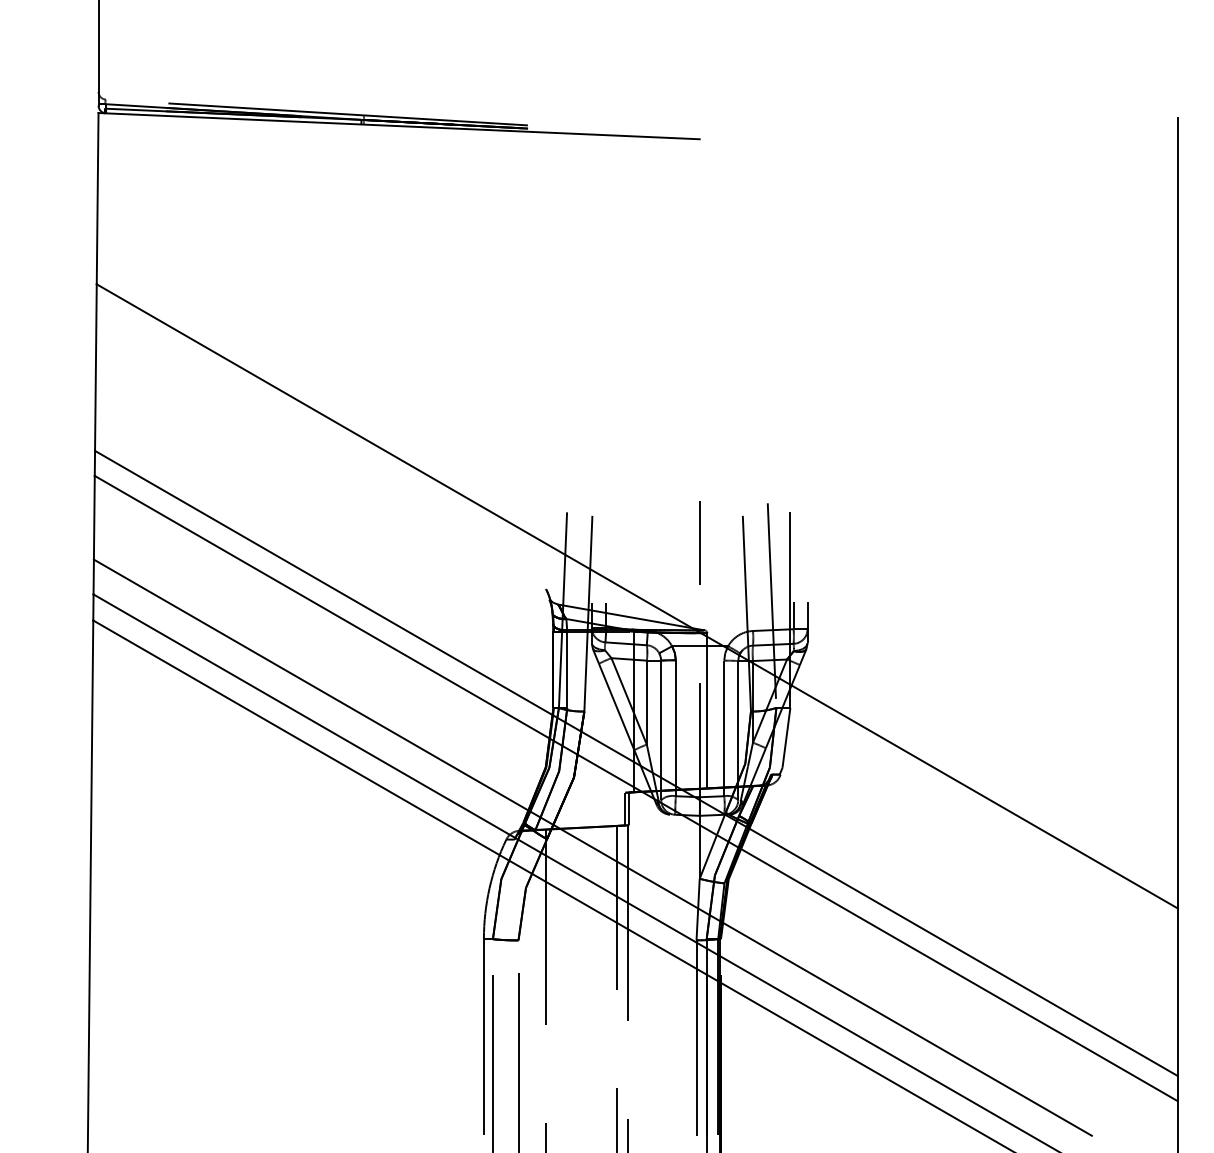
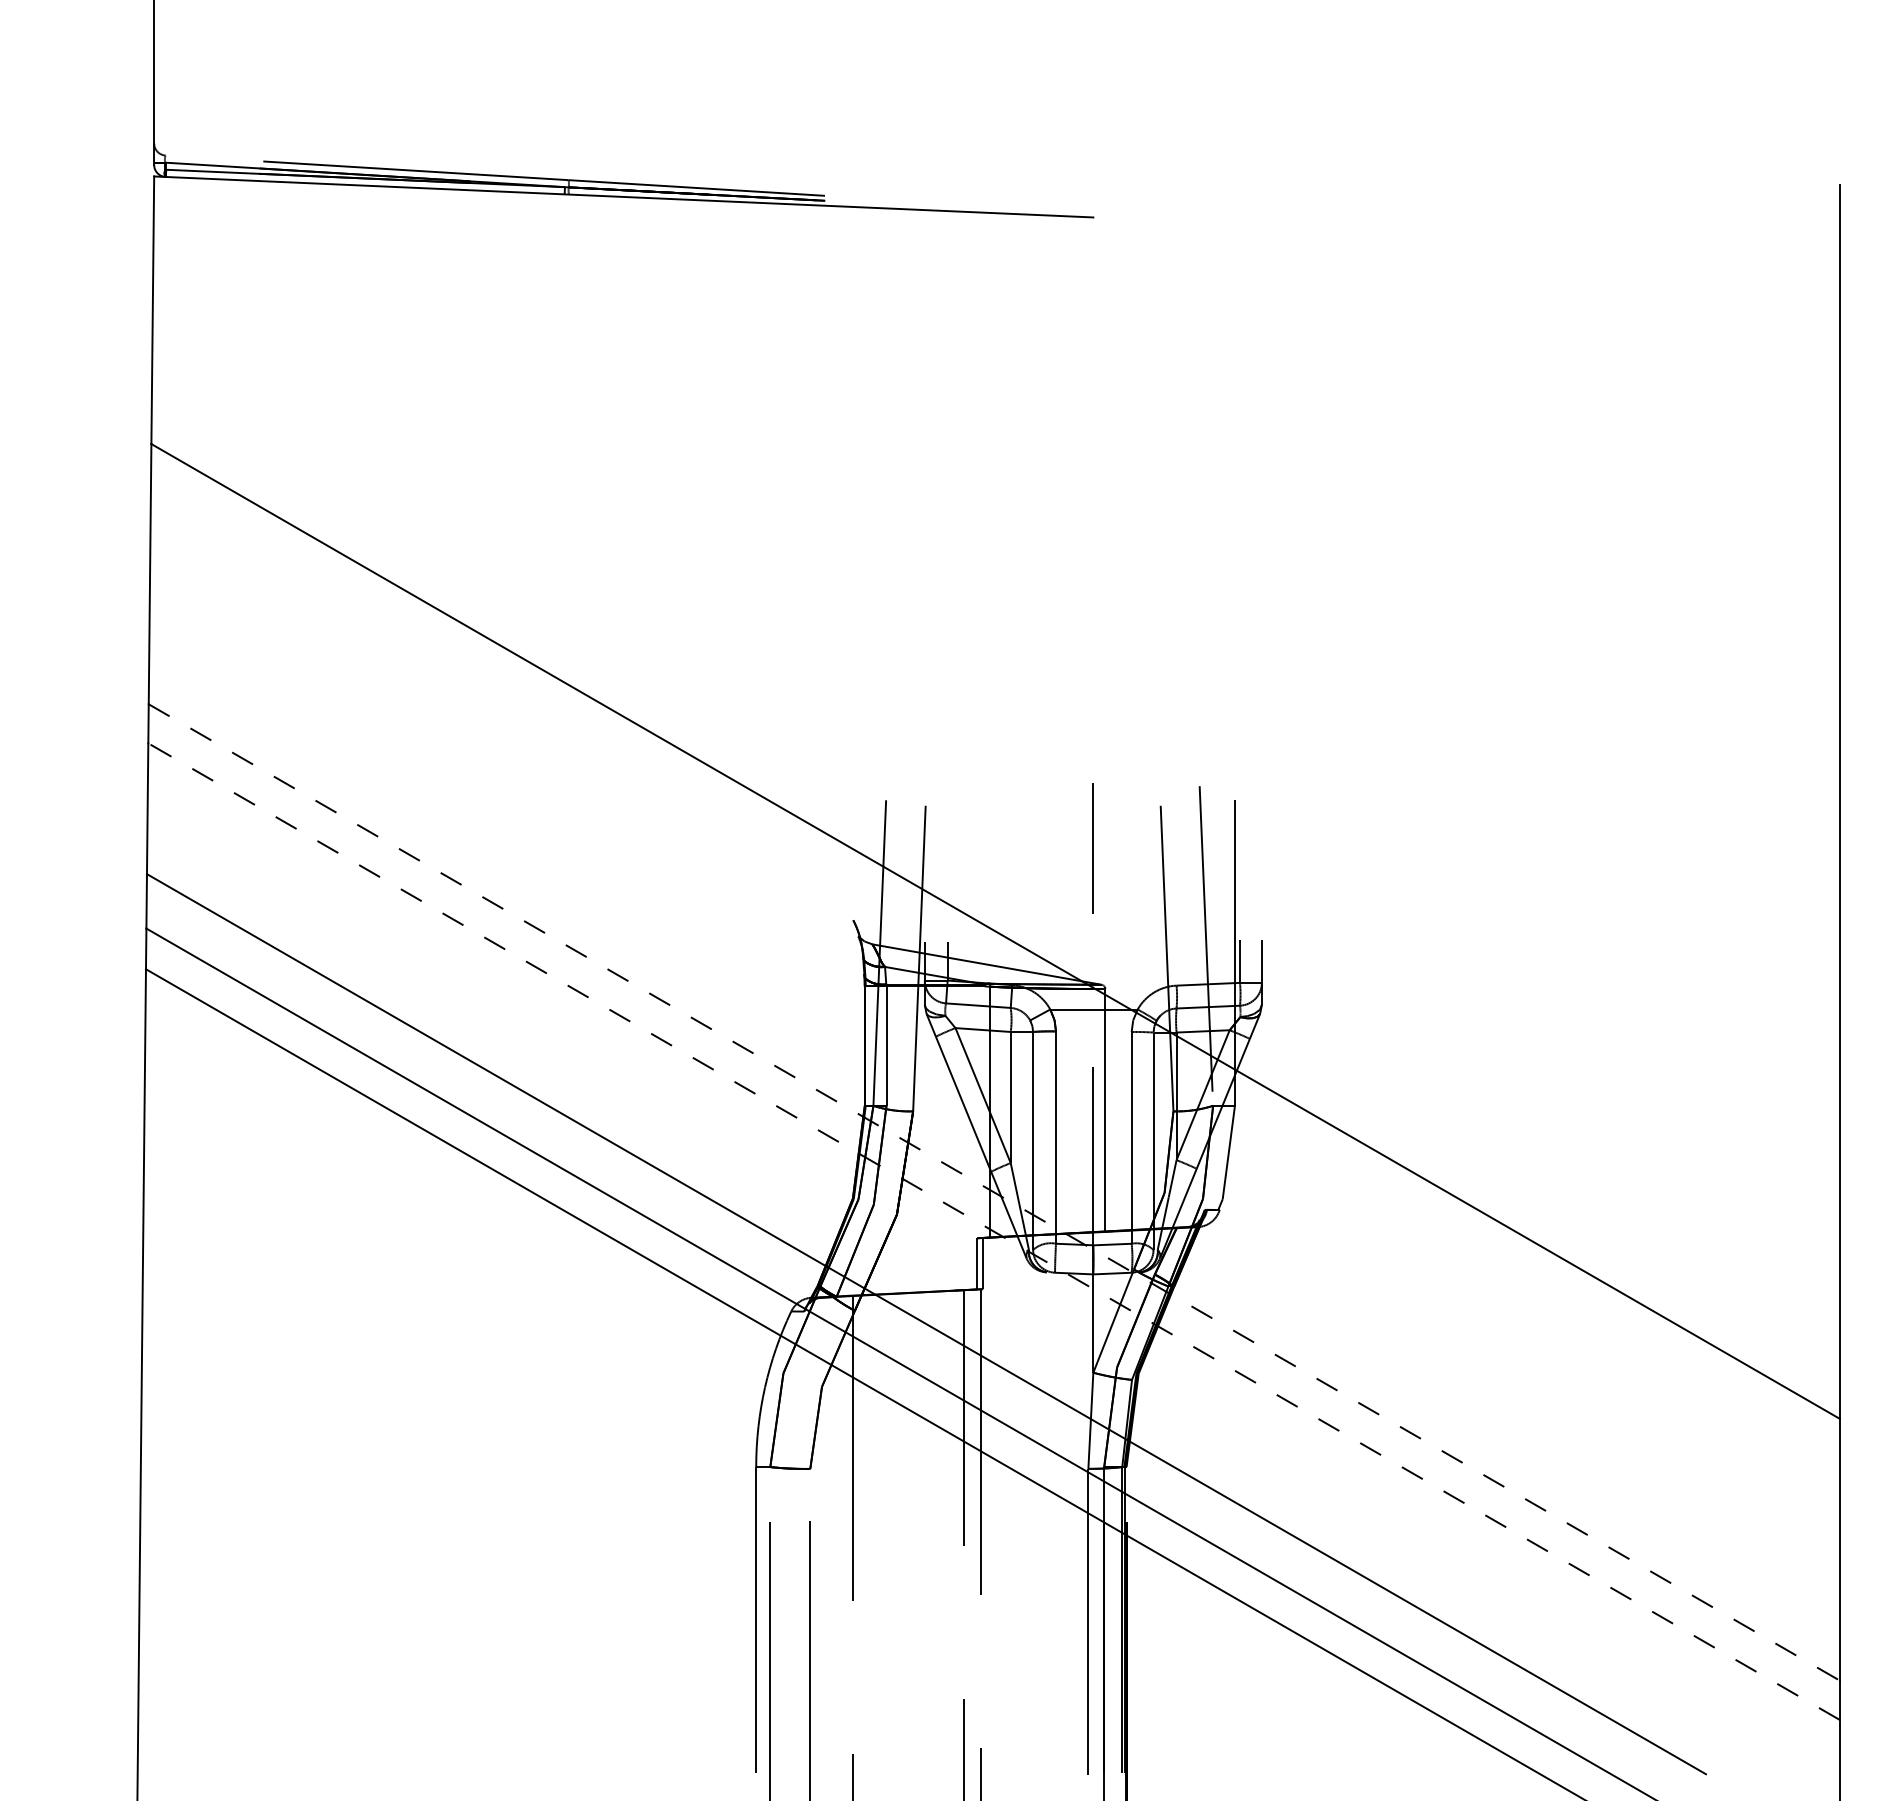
line: (636, 763) -> (994, 1192), solid -> dashed
line: (635, 788) -> (993, 1231), solid -> dashed

